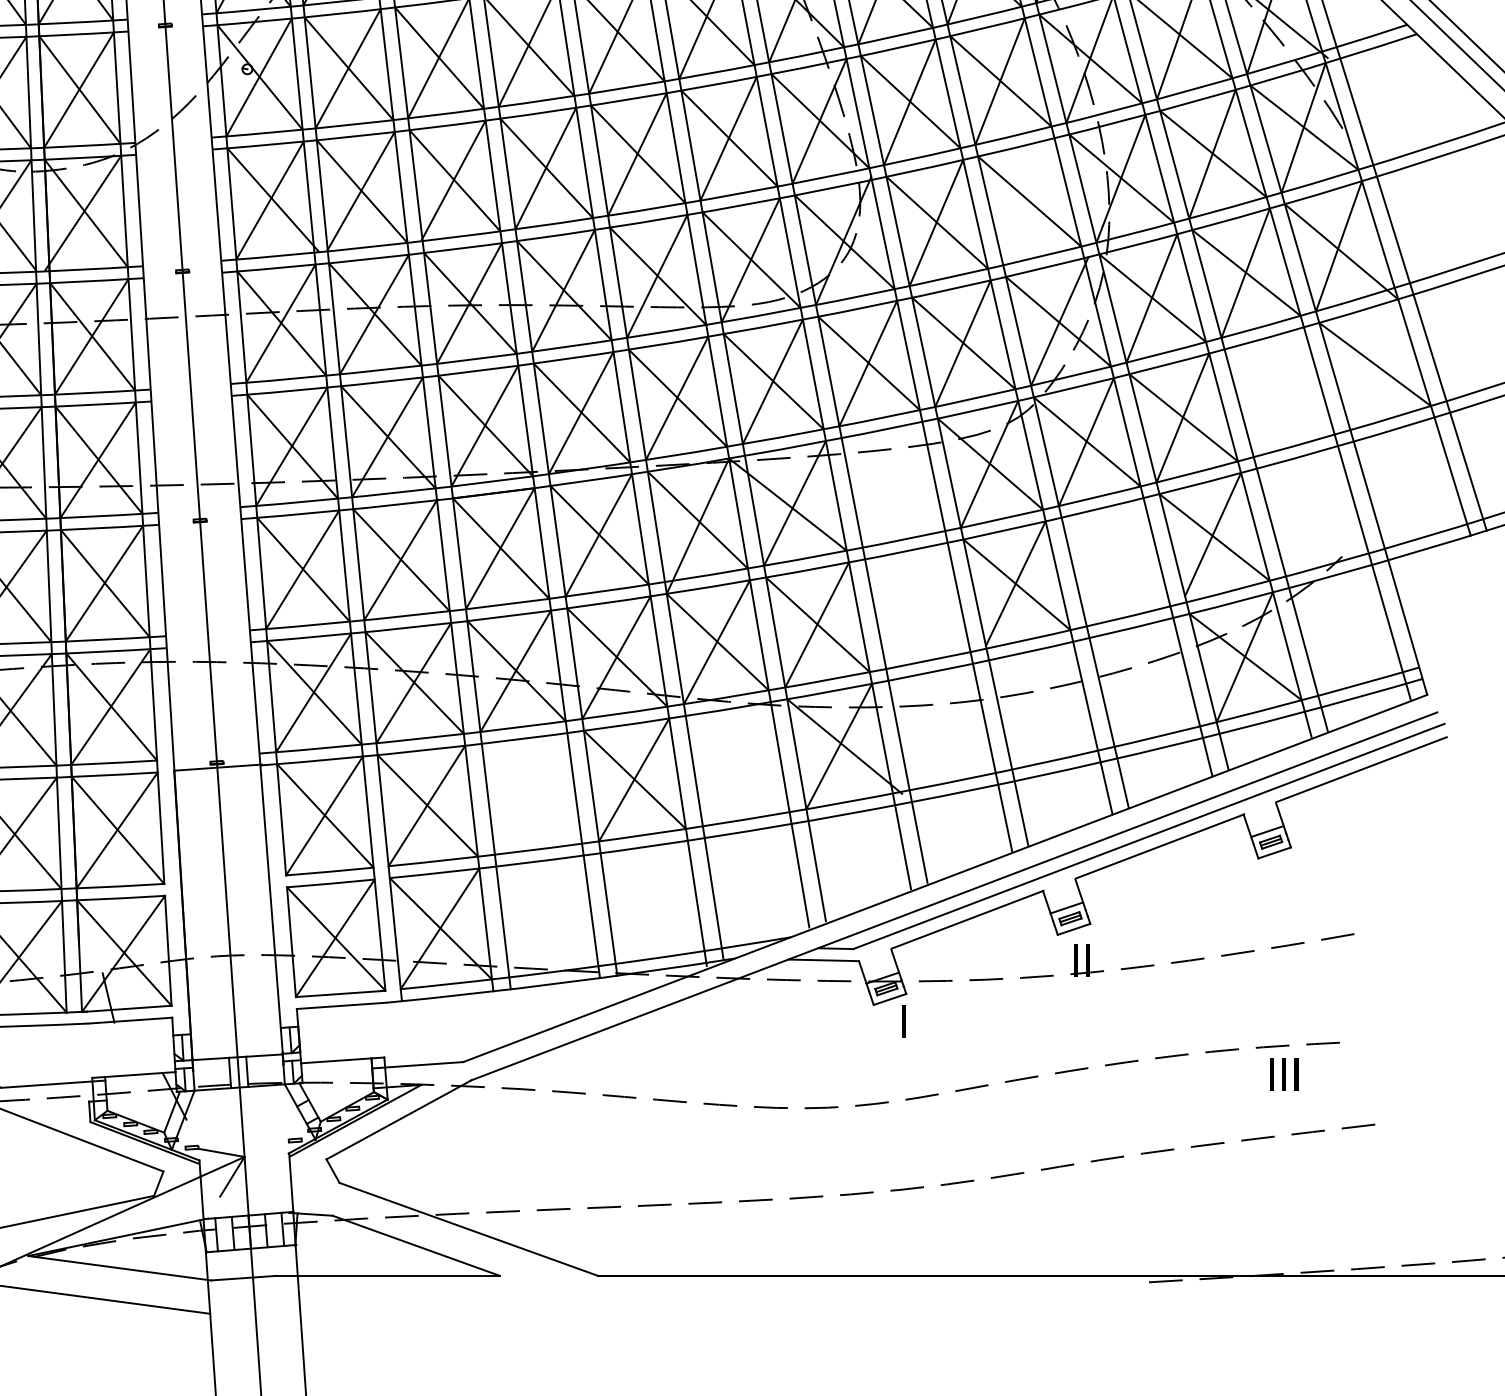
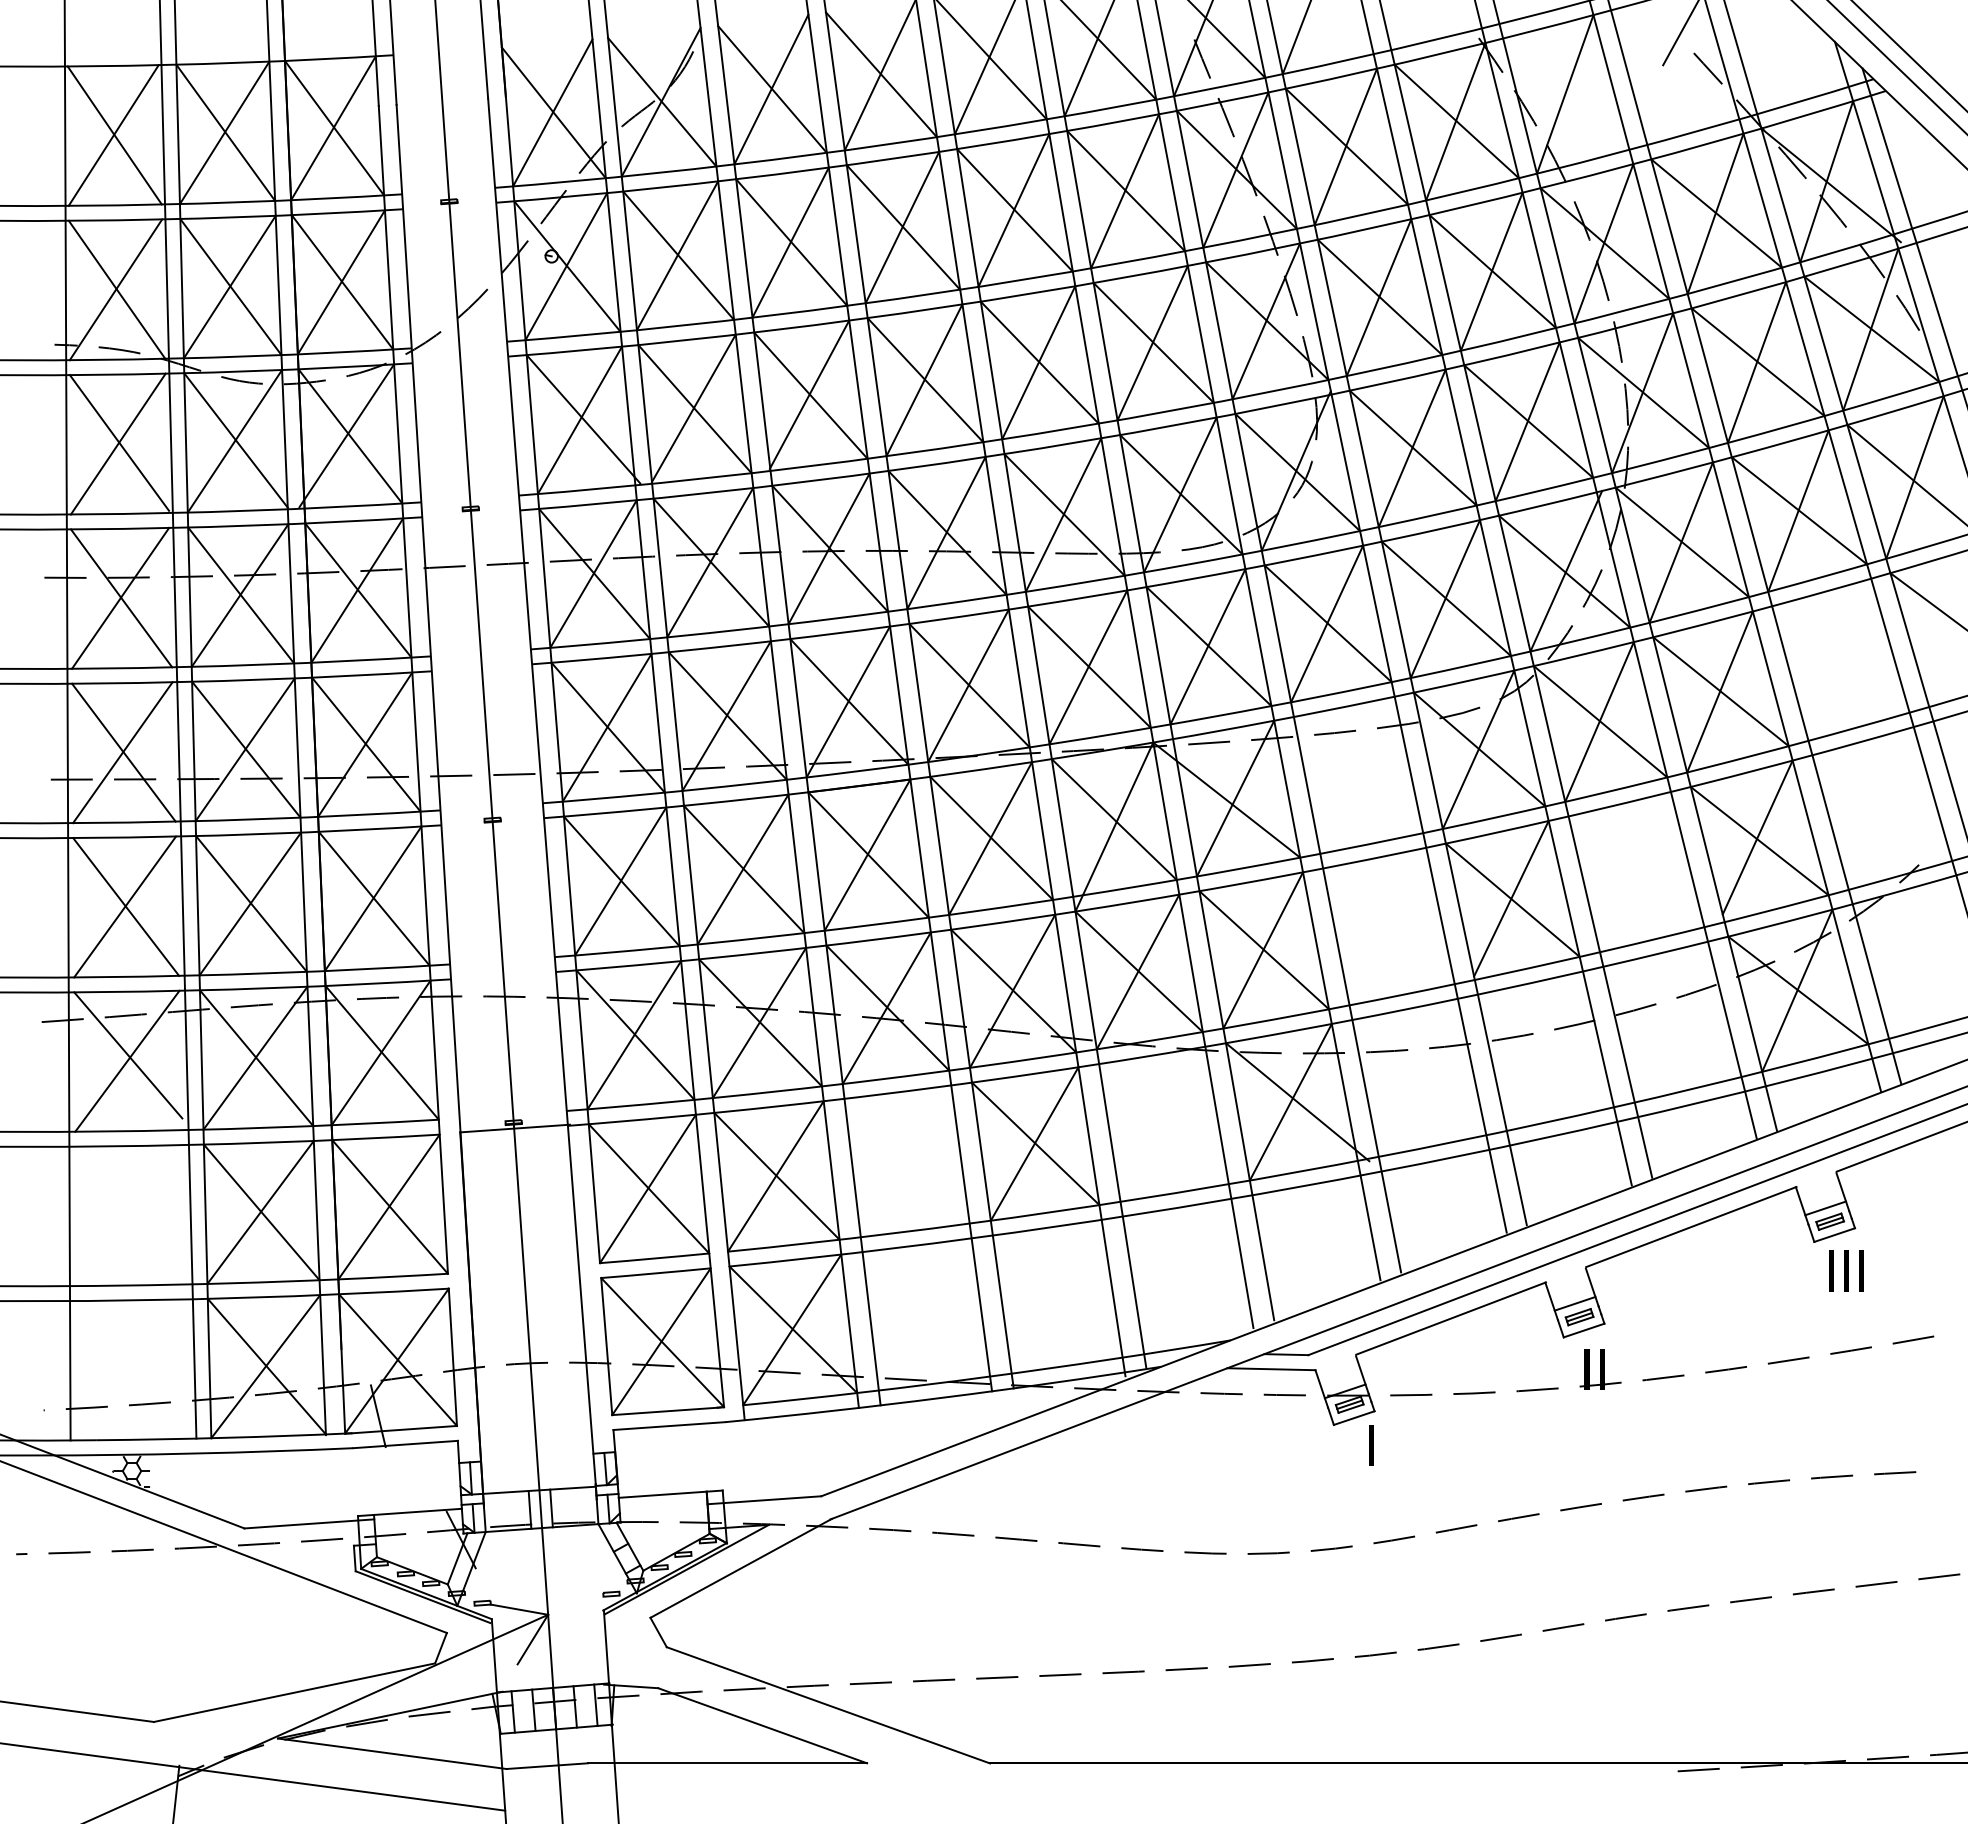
line: (1028, 201) -> (1527, 421), added
text: (1284, 1074) -> (1846, 1270), moved

